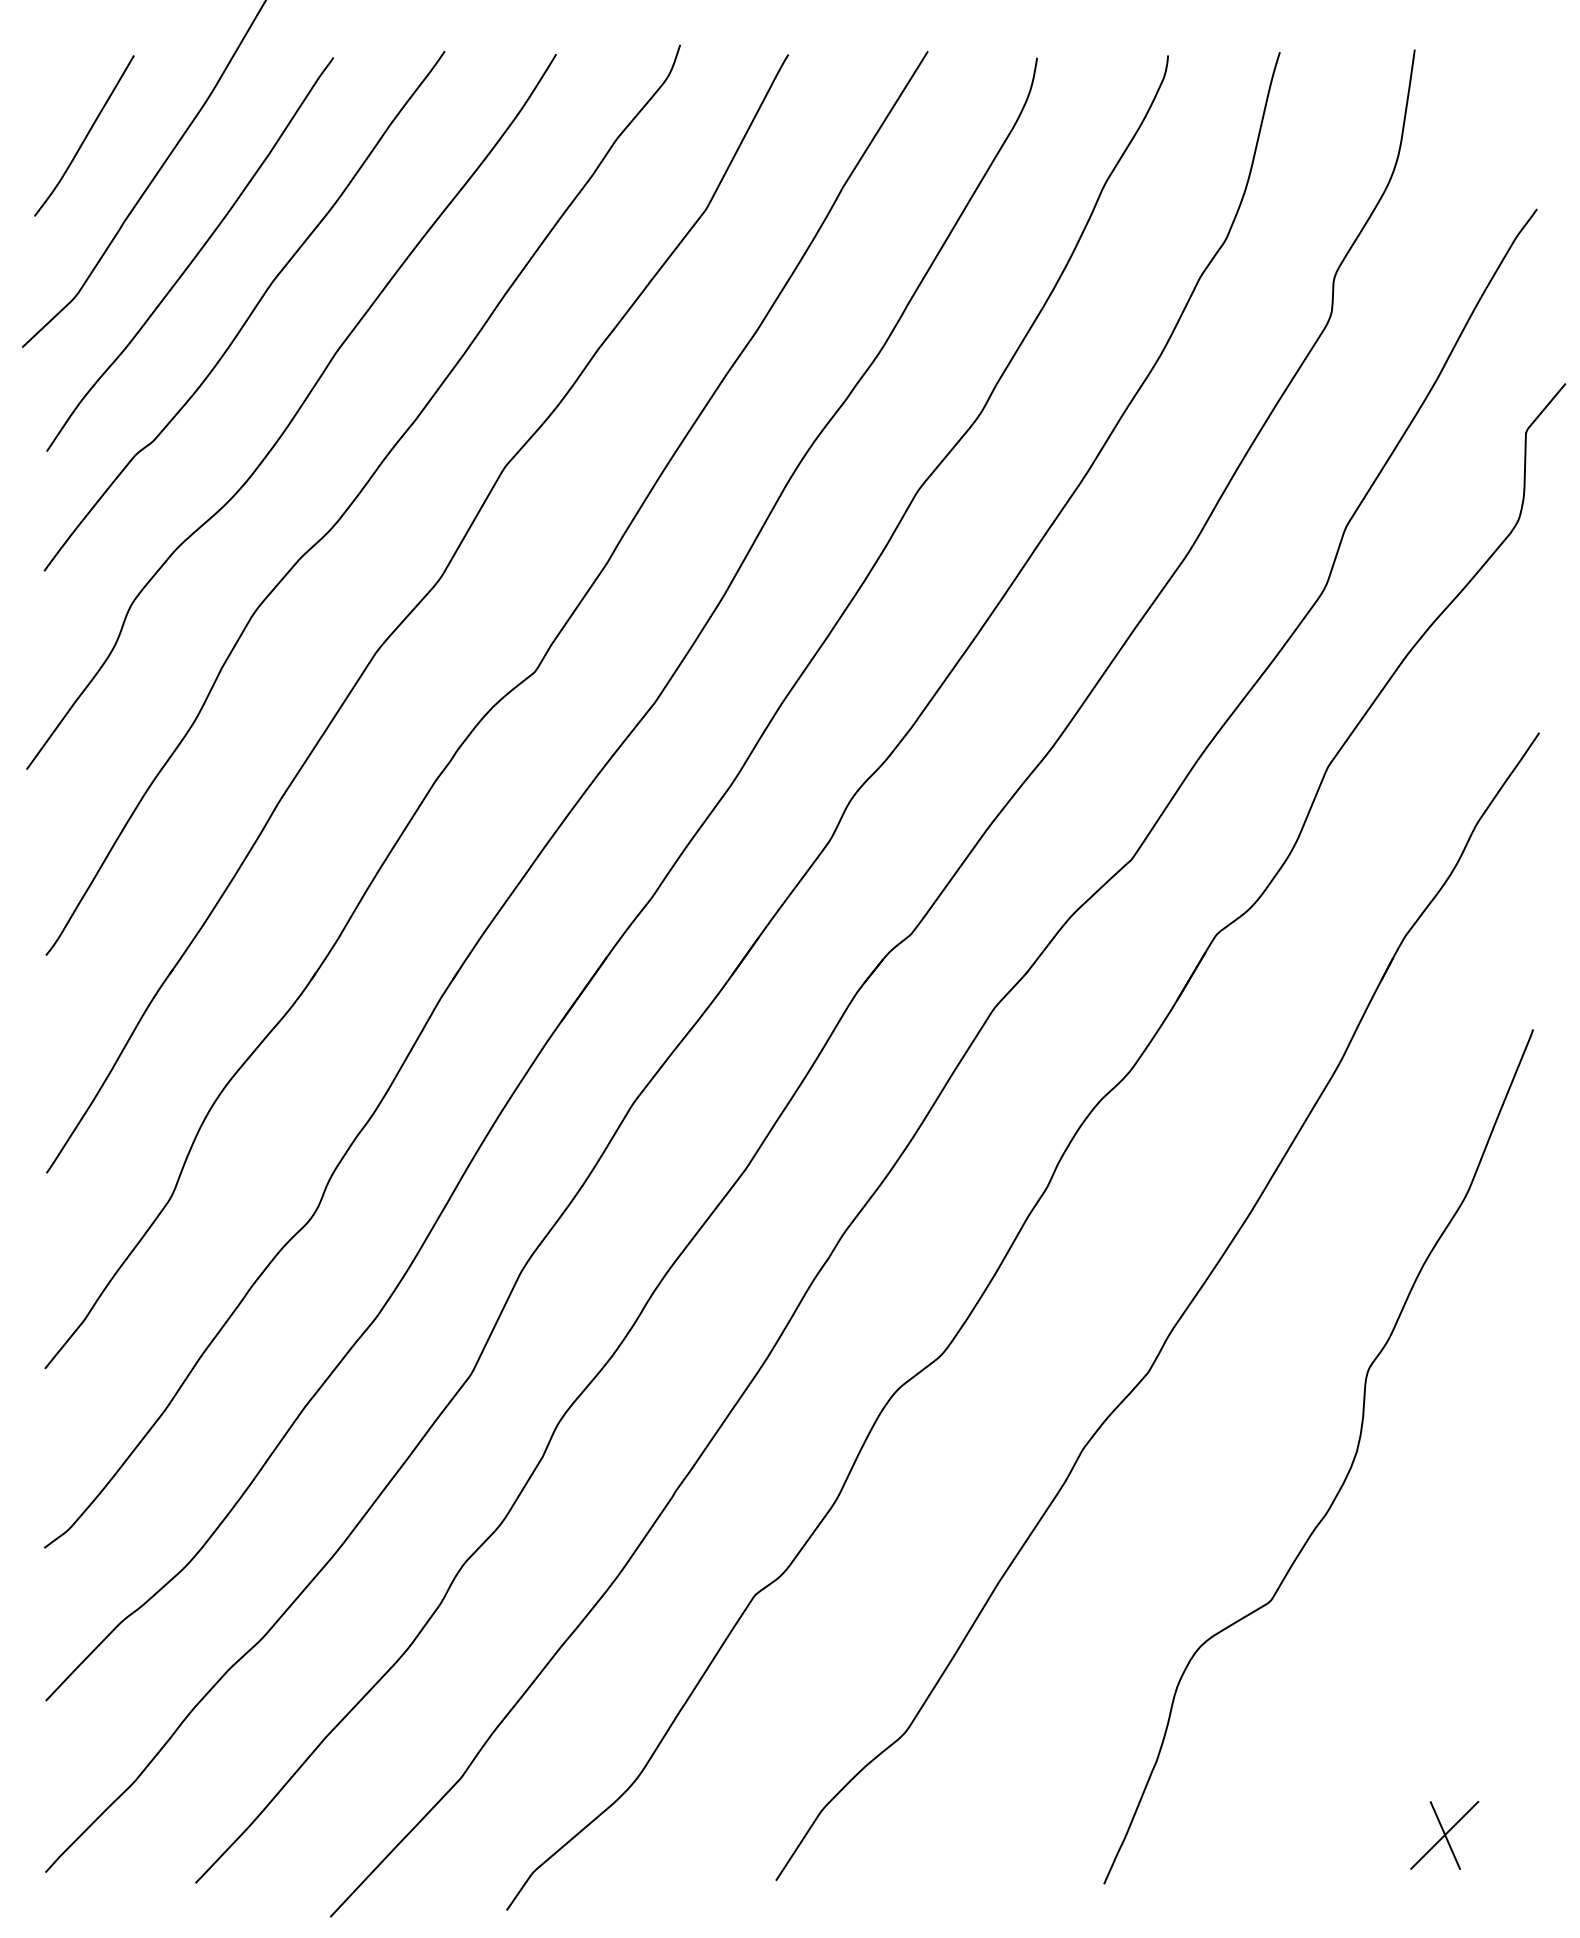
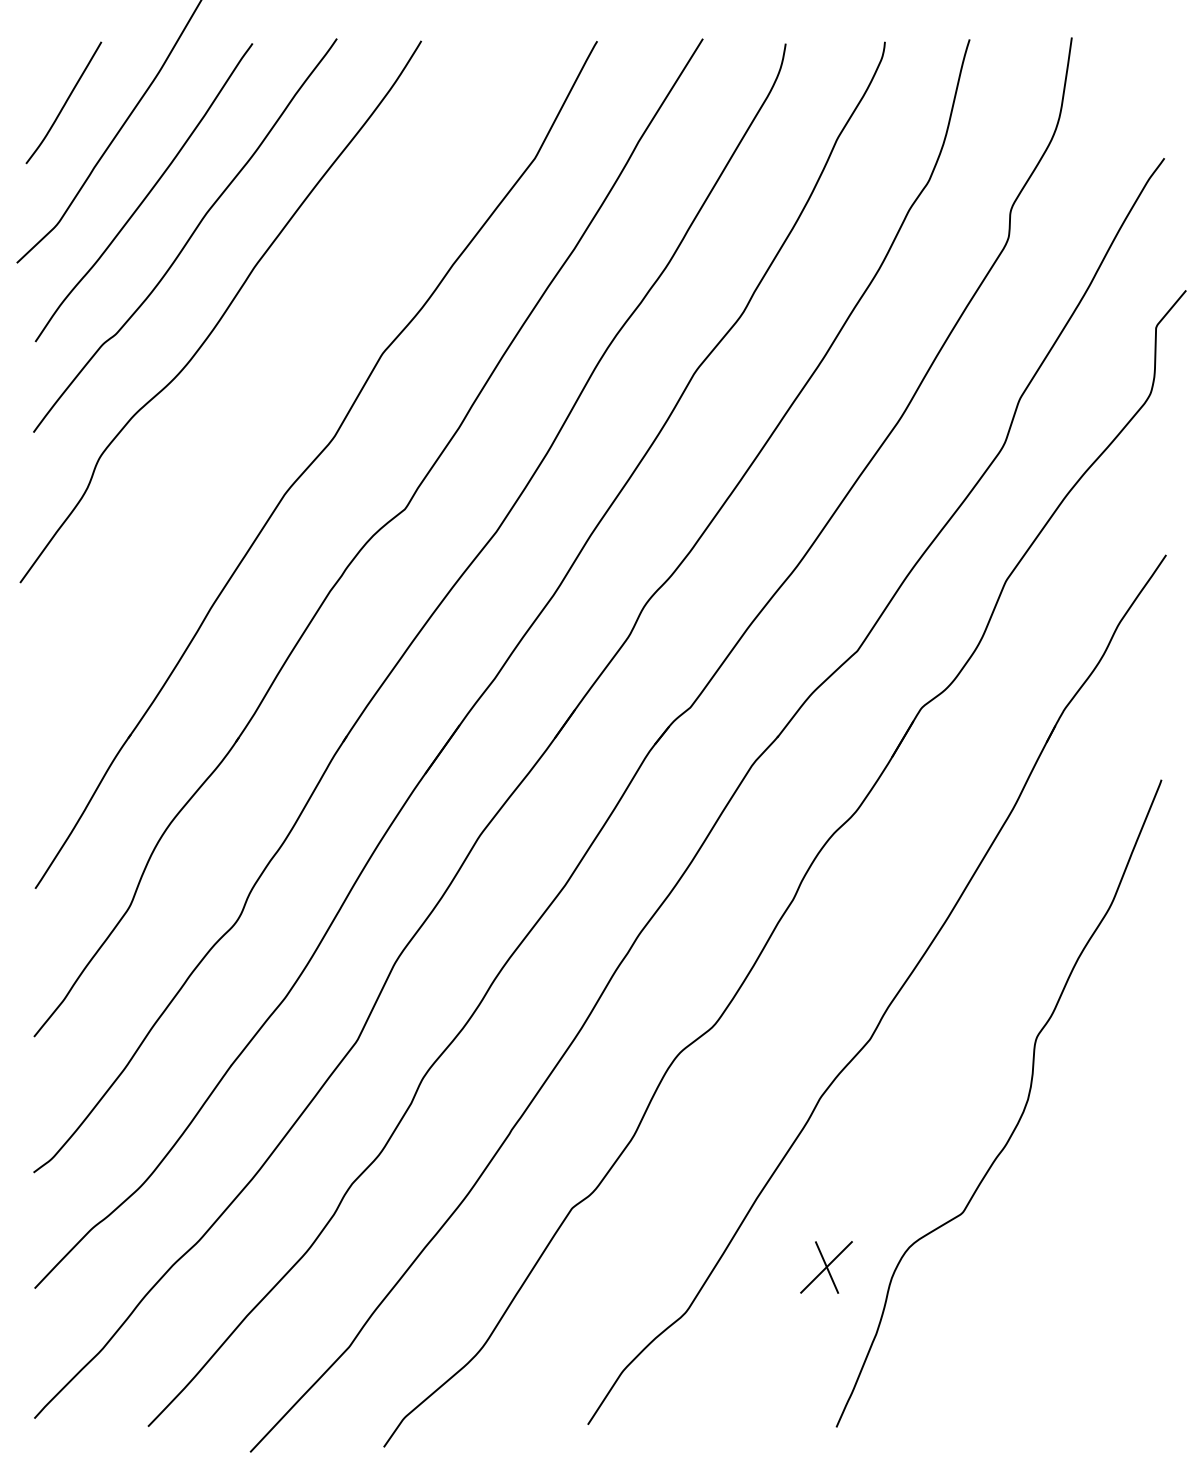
curve: (359, 495) -> (272, 375), removed
part: (1444, 1835) -> (826, 1267), moved

